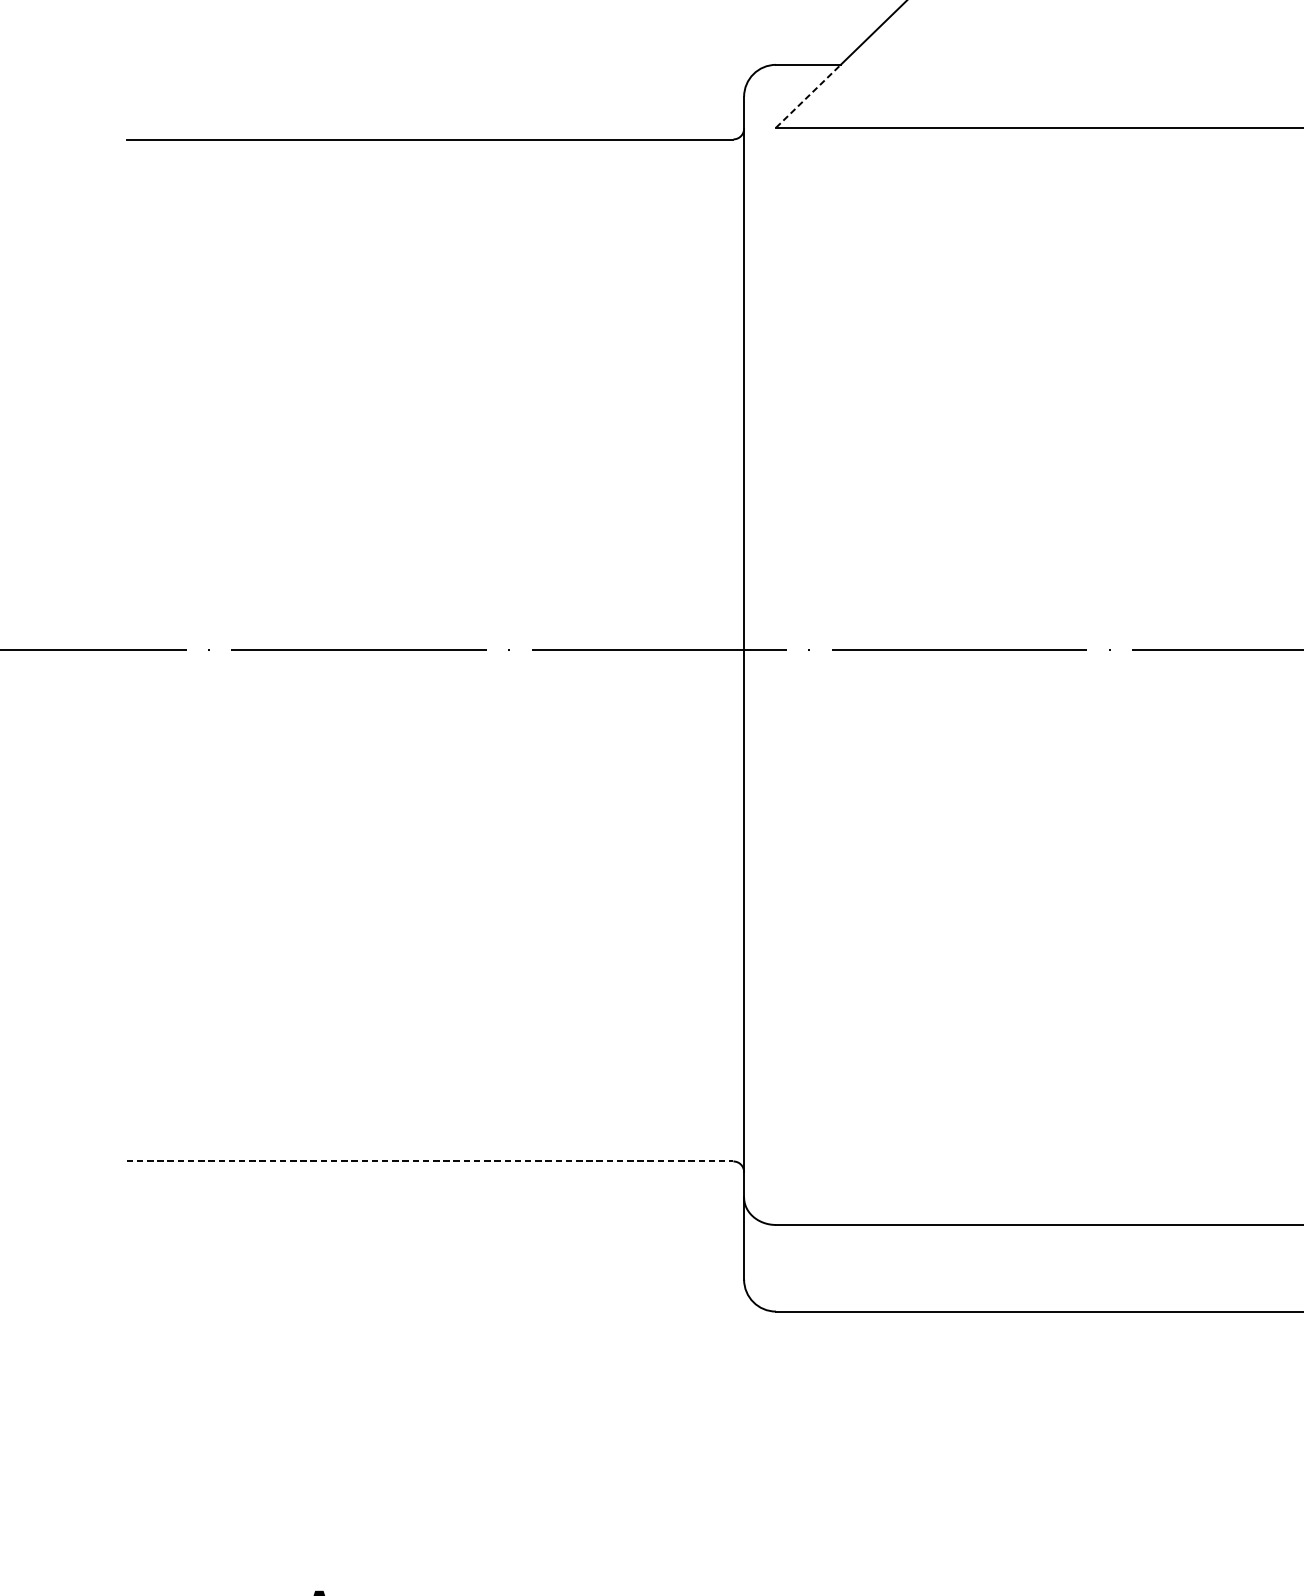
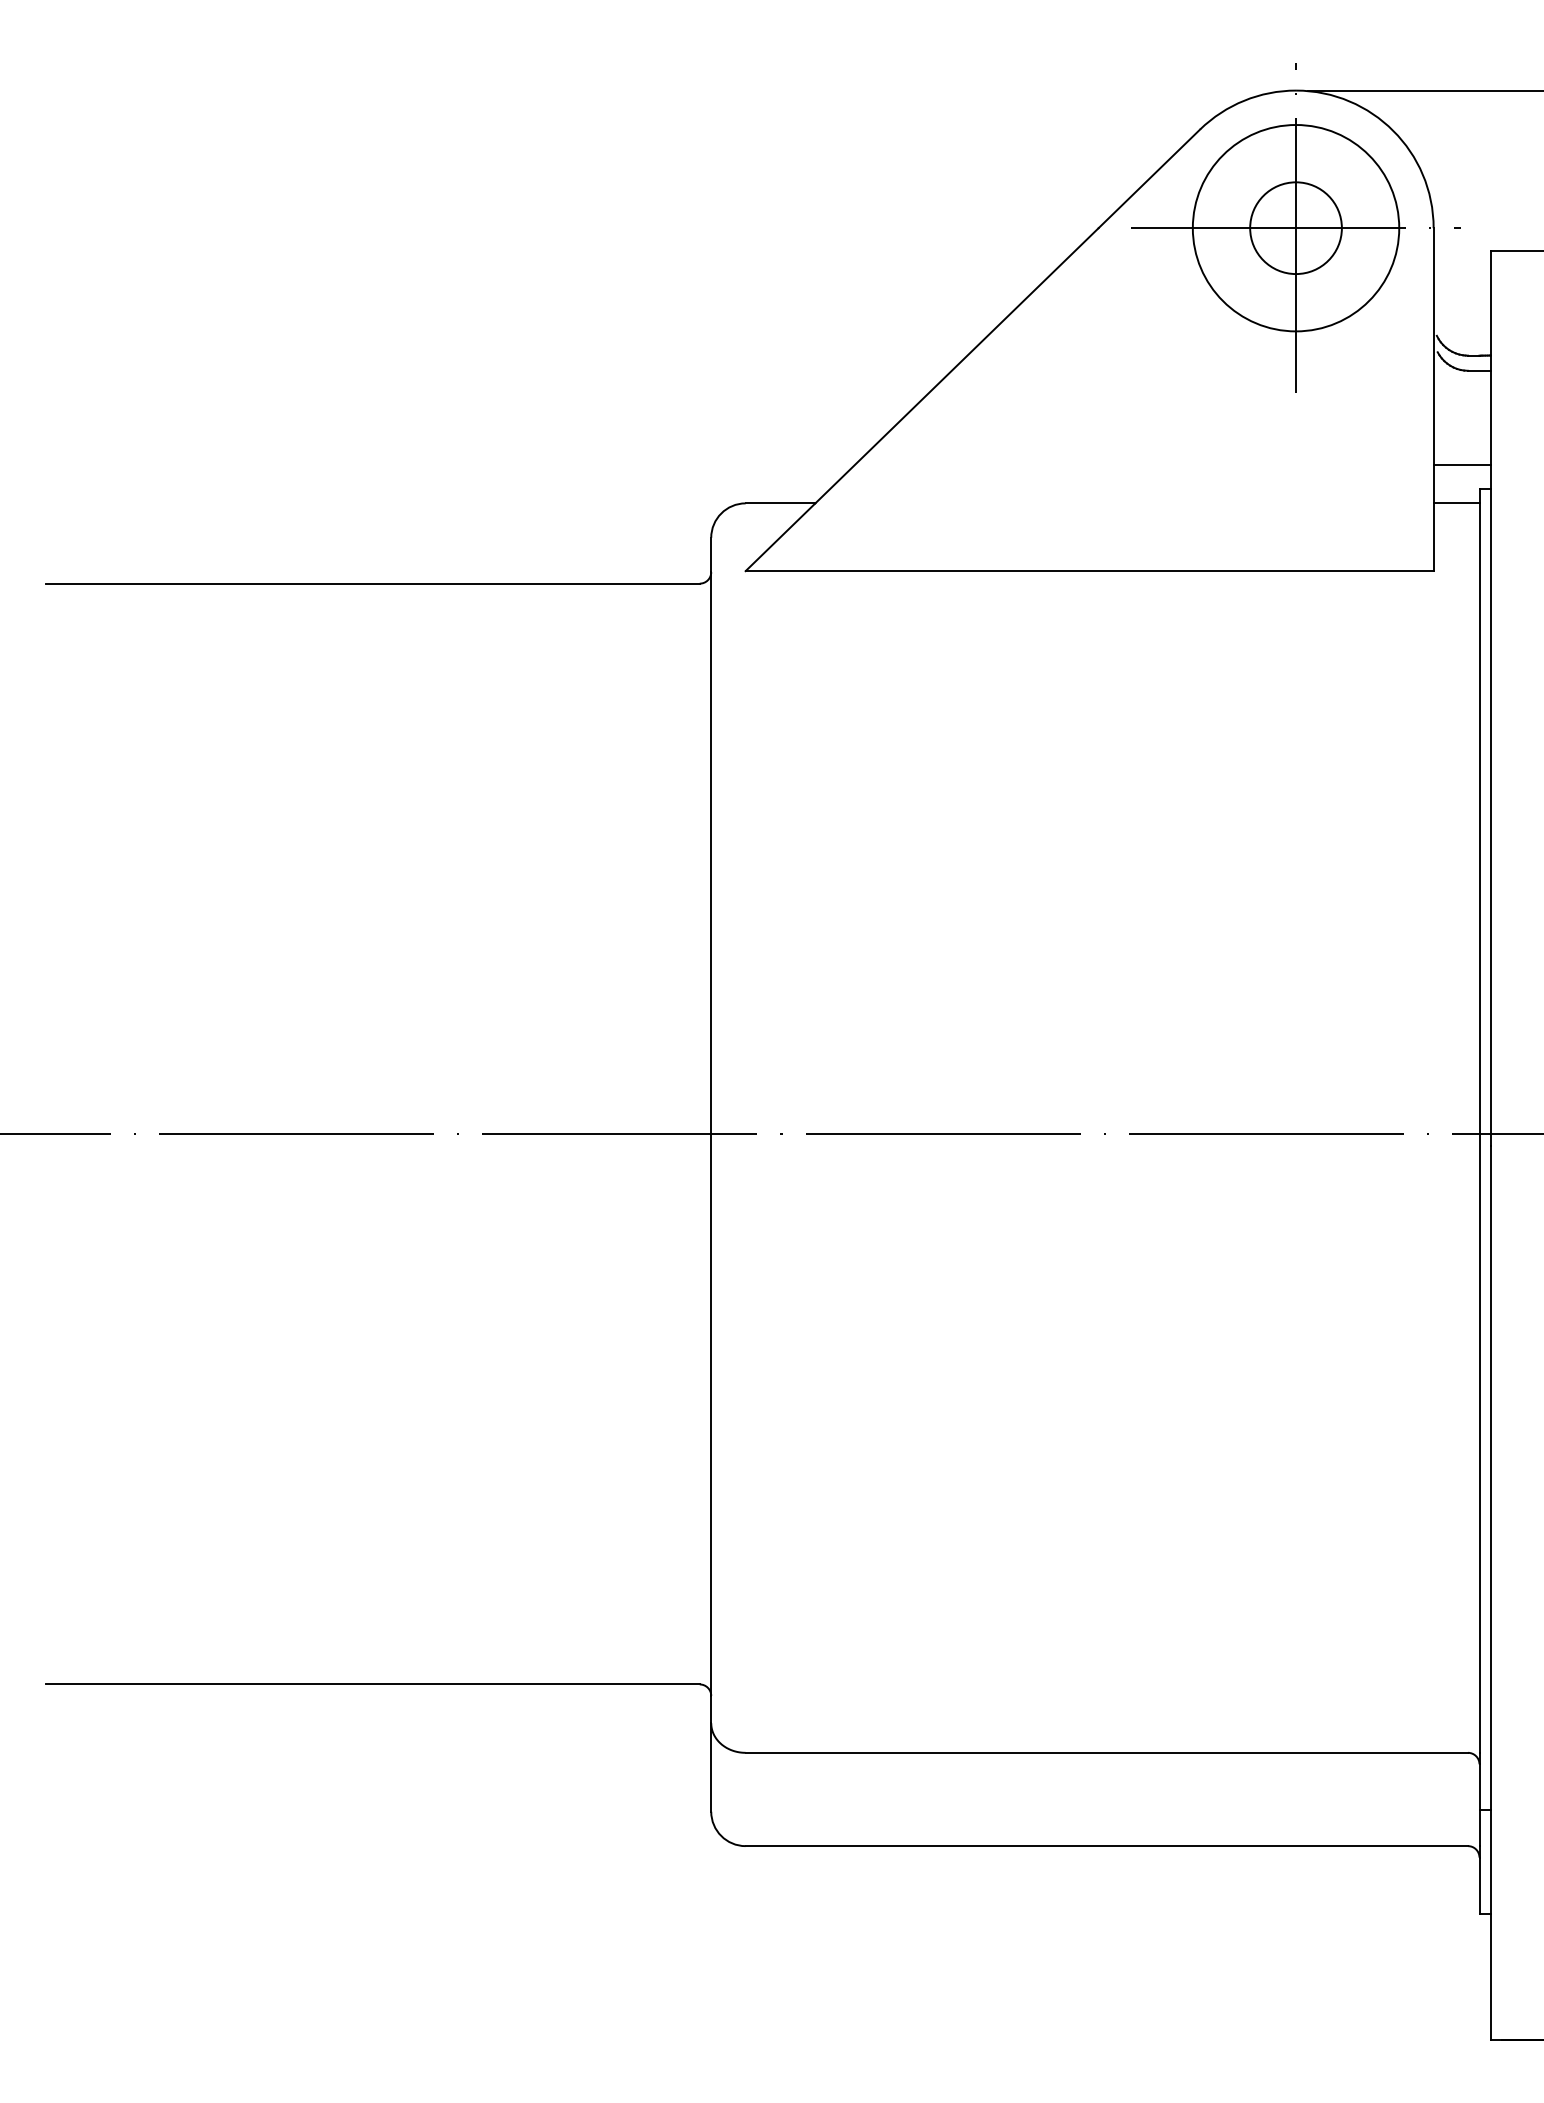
line: (808, 96) -> (780, 537), dashed -> solid
line: (429, 1161) -> (372, 1684), dashed -> solid

